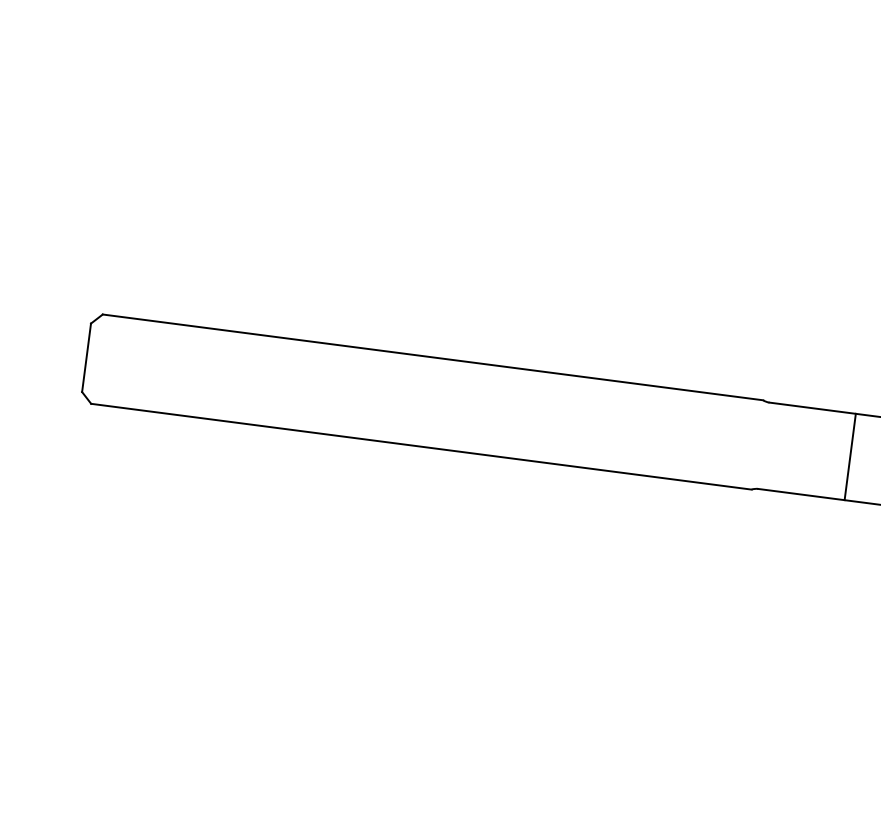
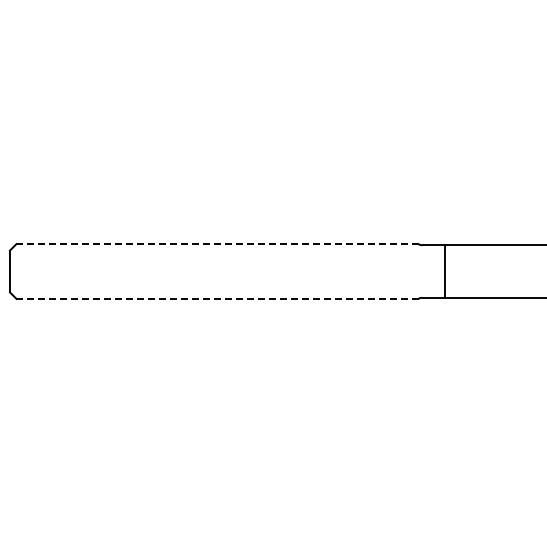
line: (431, 357) -> (216, 244), solid -> dashed
line: (421, 446) -> (217, 298), solid -> dashed
line: (850, 457) -> (445, 271), moved

